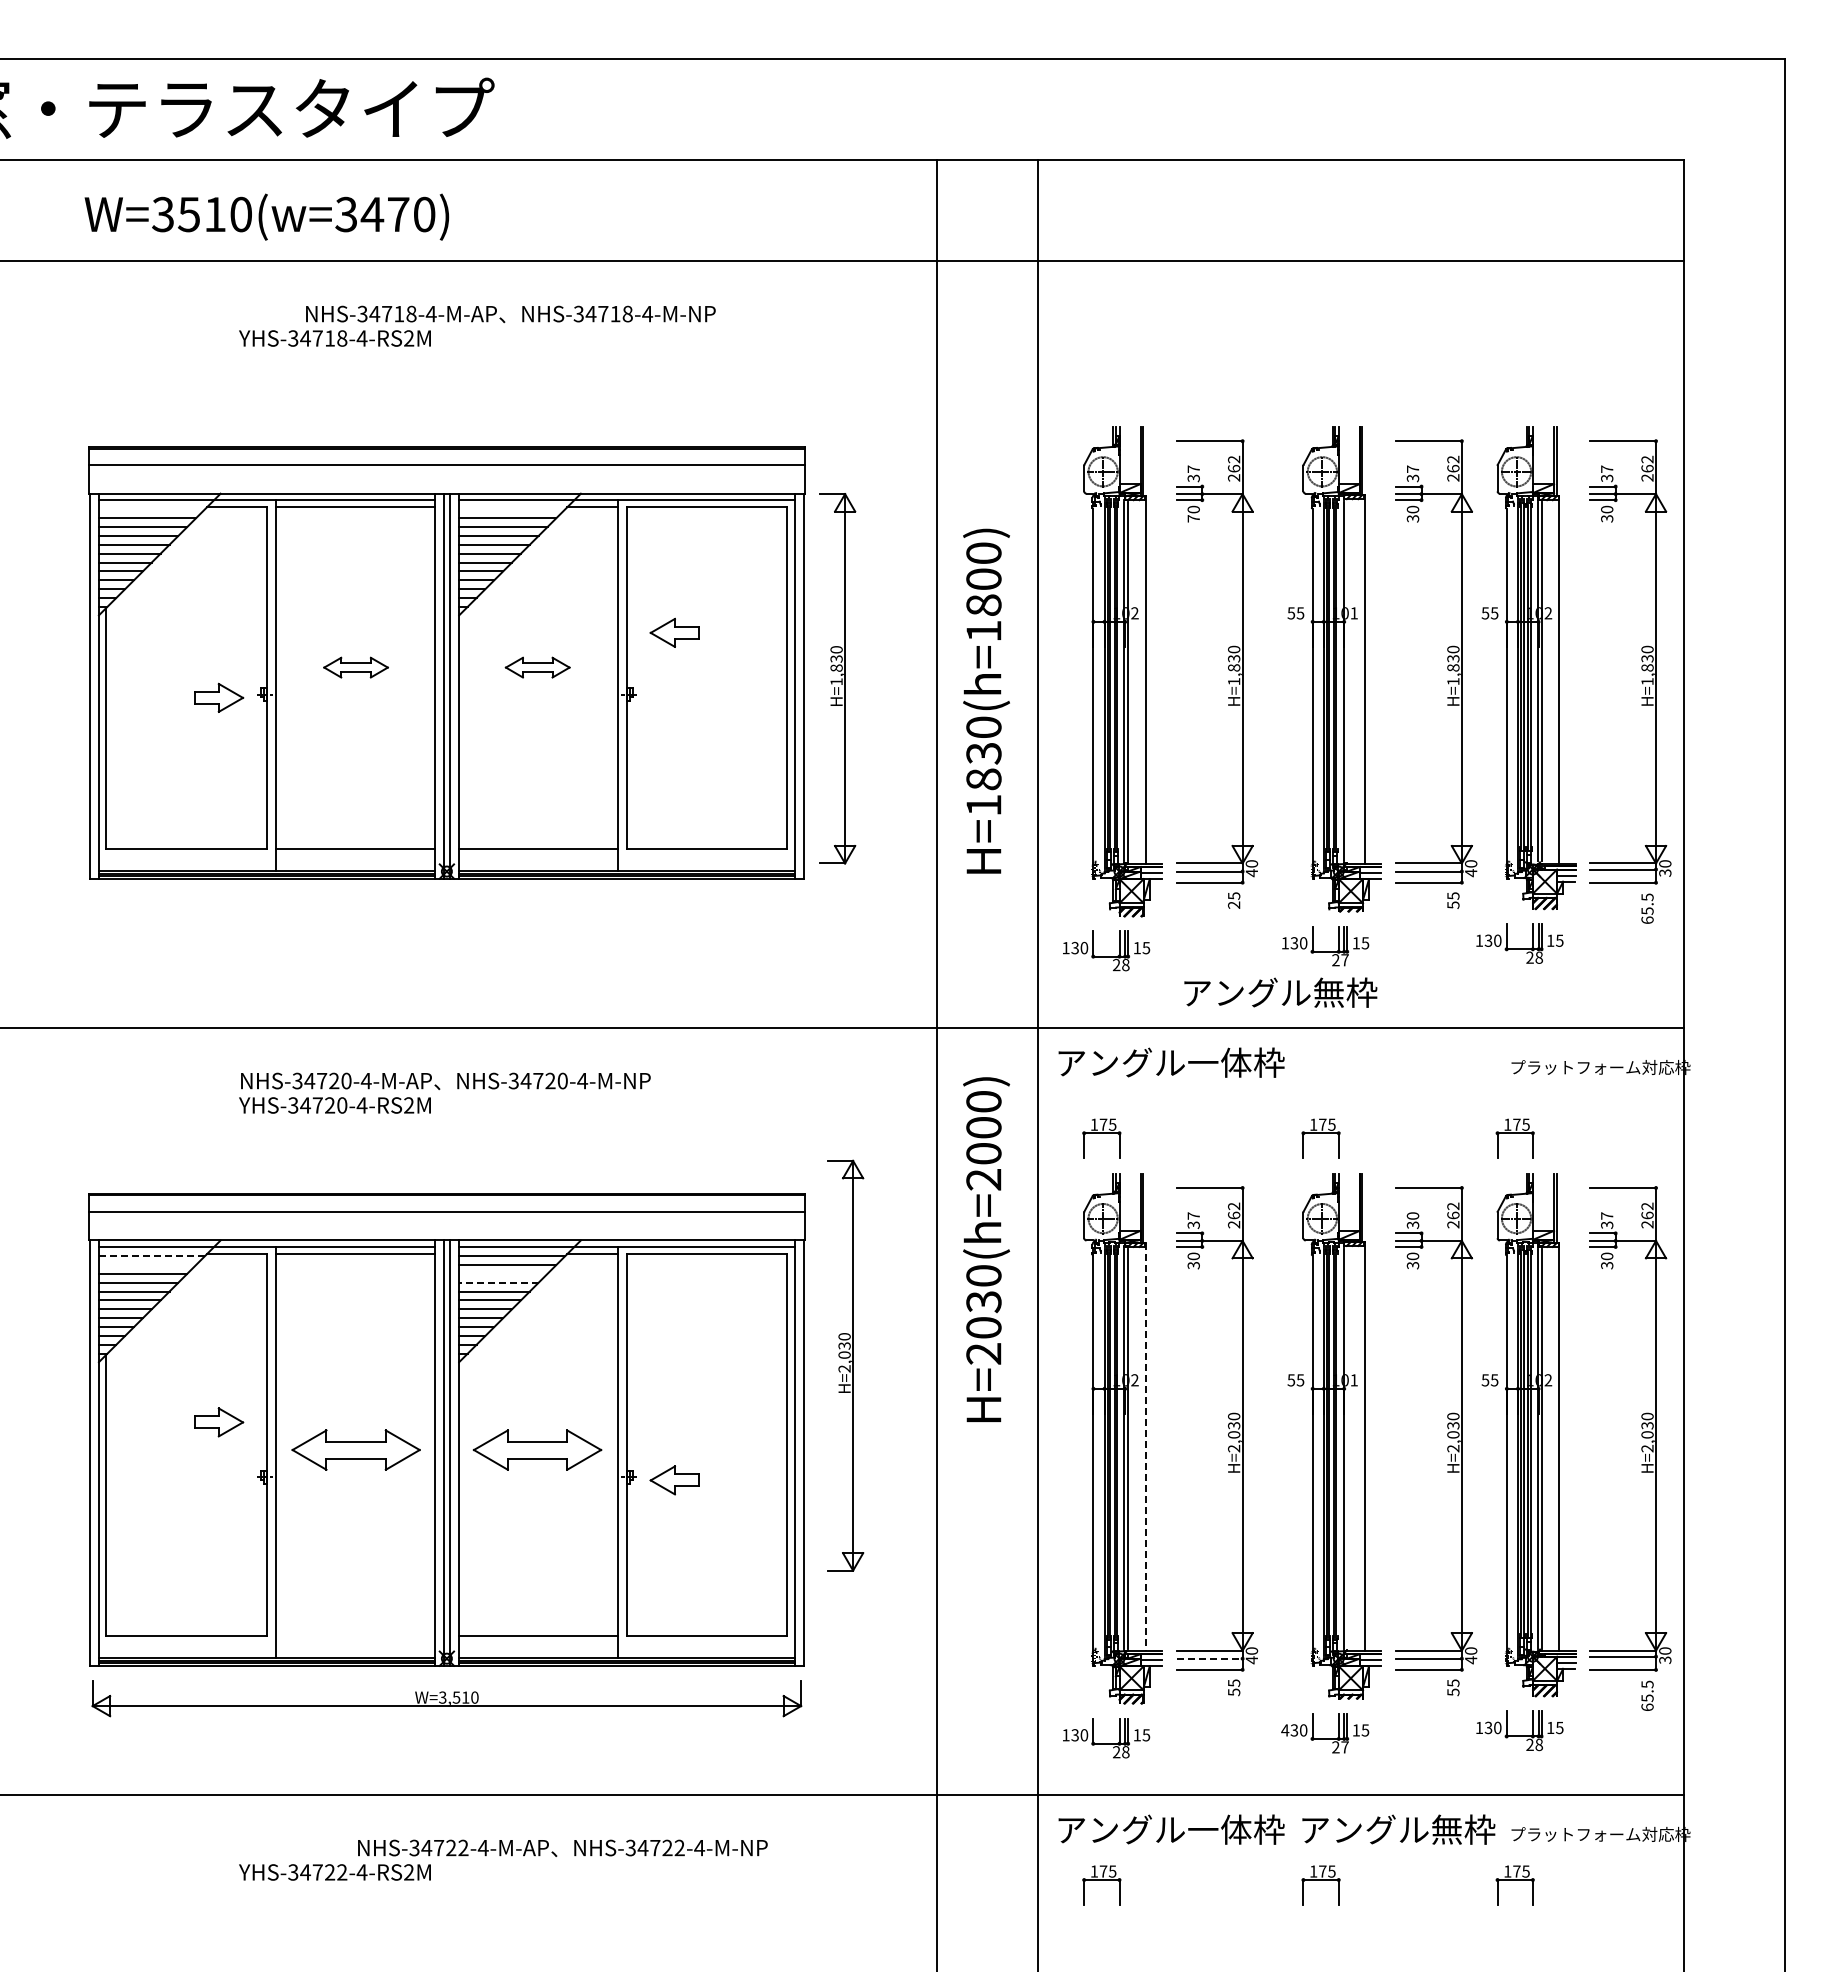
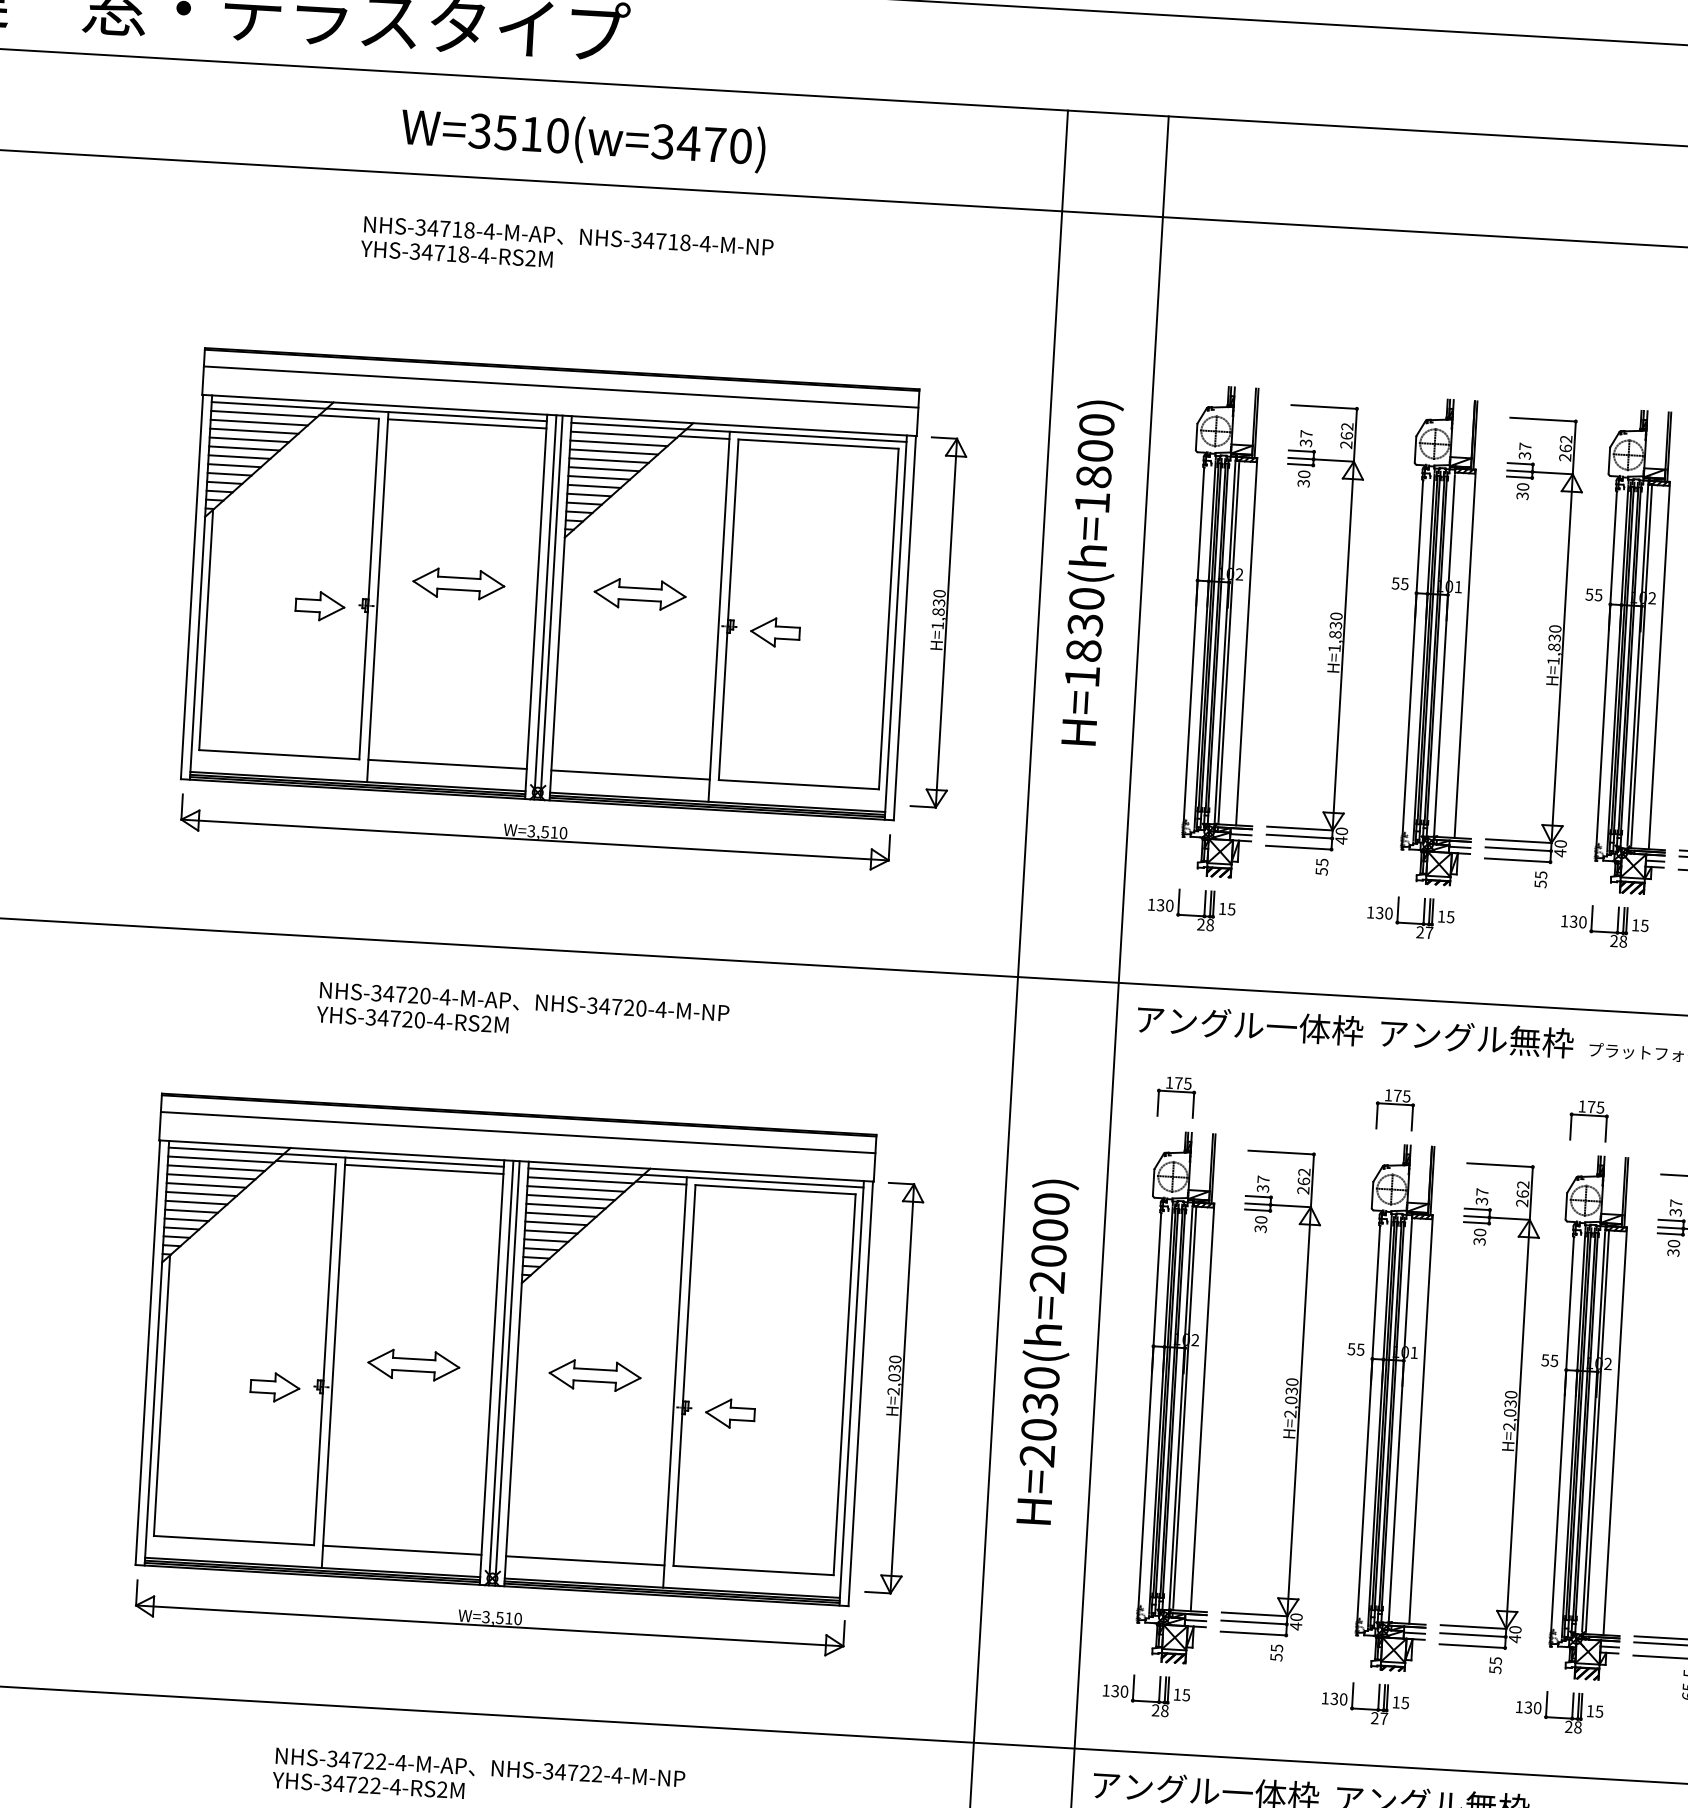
text: (266, 216) -> (583, 139), moved
text: (510, 314) -> (568, 236), moved
line: (151, 509) -> (263, 414), added
line: (512, 509) -> (624, 435), added
text: (1193, 518) -> (1303, 483), 70 -> 30
part: (674, 632) -> (775, 632), moved
part: (355, 667) -> (458, 583), size x1.43
part: (537, 667) -> (639, 594), size x1.43
text: (986, 700) -> (1090, 572), moved
text: (1234, 905) -> (1322, 871), 25 -> 55
part: (446, 911) -> (535, 832), added
text: (1280, 992) -> (1476, 1038), moved
text: (1412, 1215) -> (1481, 1191), 30 -> 37
text: (986, 1249) -> (1046, 1351), moved
line: (151, 1256) -> (220, 1159), dashed -> solid
line: (147, 1264) -> (216, 1167), added
line: (503, 1273) -> (571, 1197), added
line: (498, 1282) -> (565, 1205), dashed -> solid
part: (845, 1365) -> (894, 1388), moved
part: (219, 1422) -> (275, 1387), moved
line: (1145, 1447) -> (1202, 1407), dashed -> solid
part: (355, 1450) -> (413, 1365), size x0.71
part: (537, 1450) -> (594, 1375), size x0.71
line: (354, 1635) -> (401, 1550), added
line: (1209, 1658) -> (1253, 1622), dashed -> solid
text: (1285, 1730) -> (1325, 1698), 430 -> 130
text: (562, 1847) -> (480, 1766), moved

